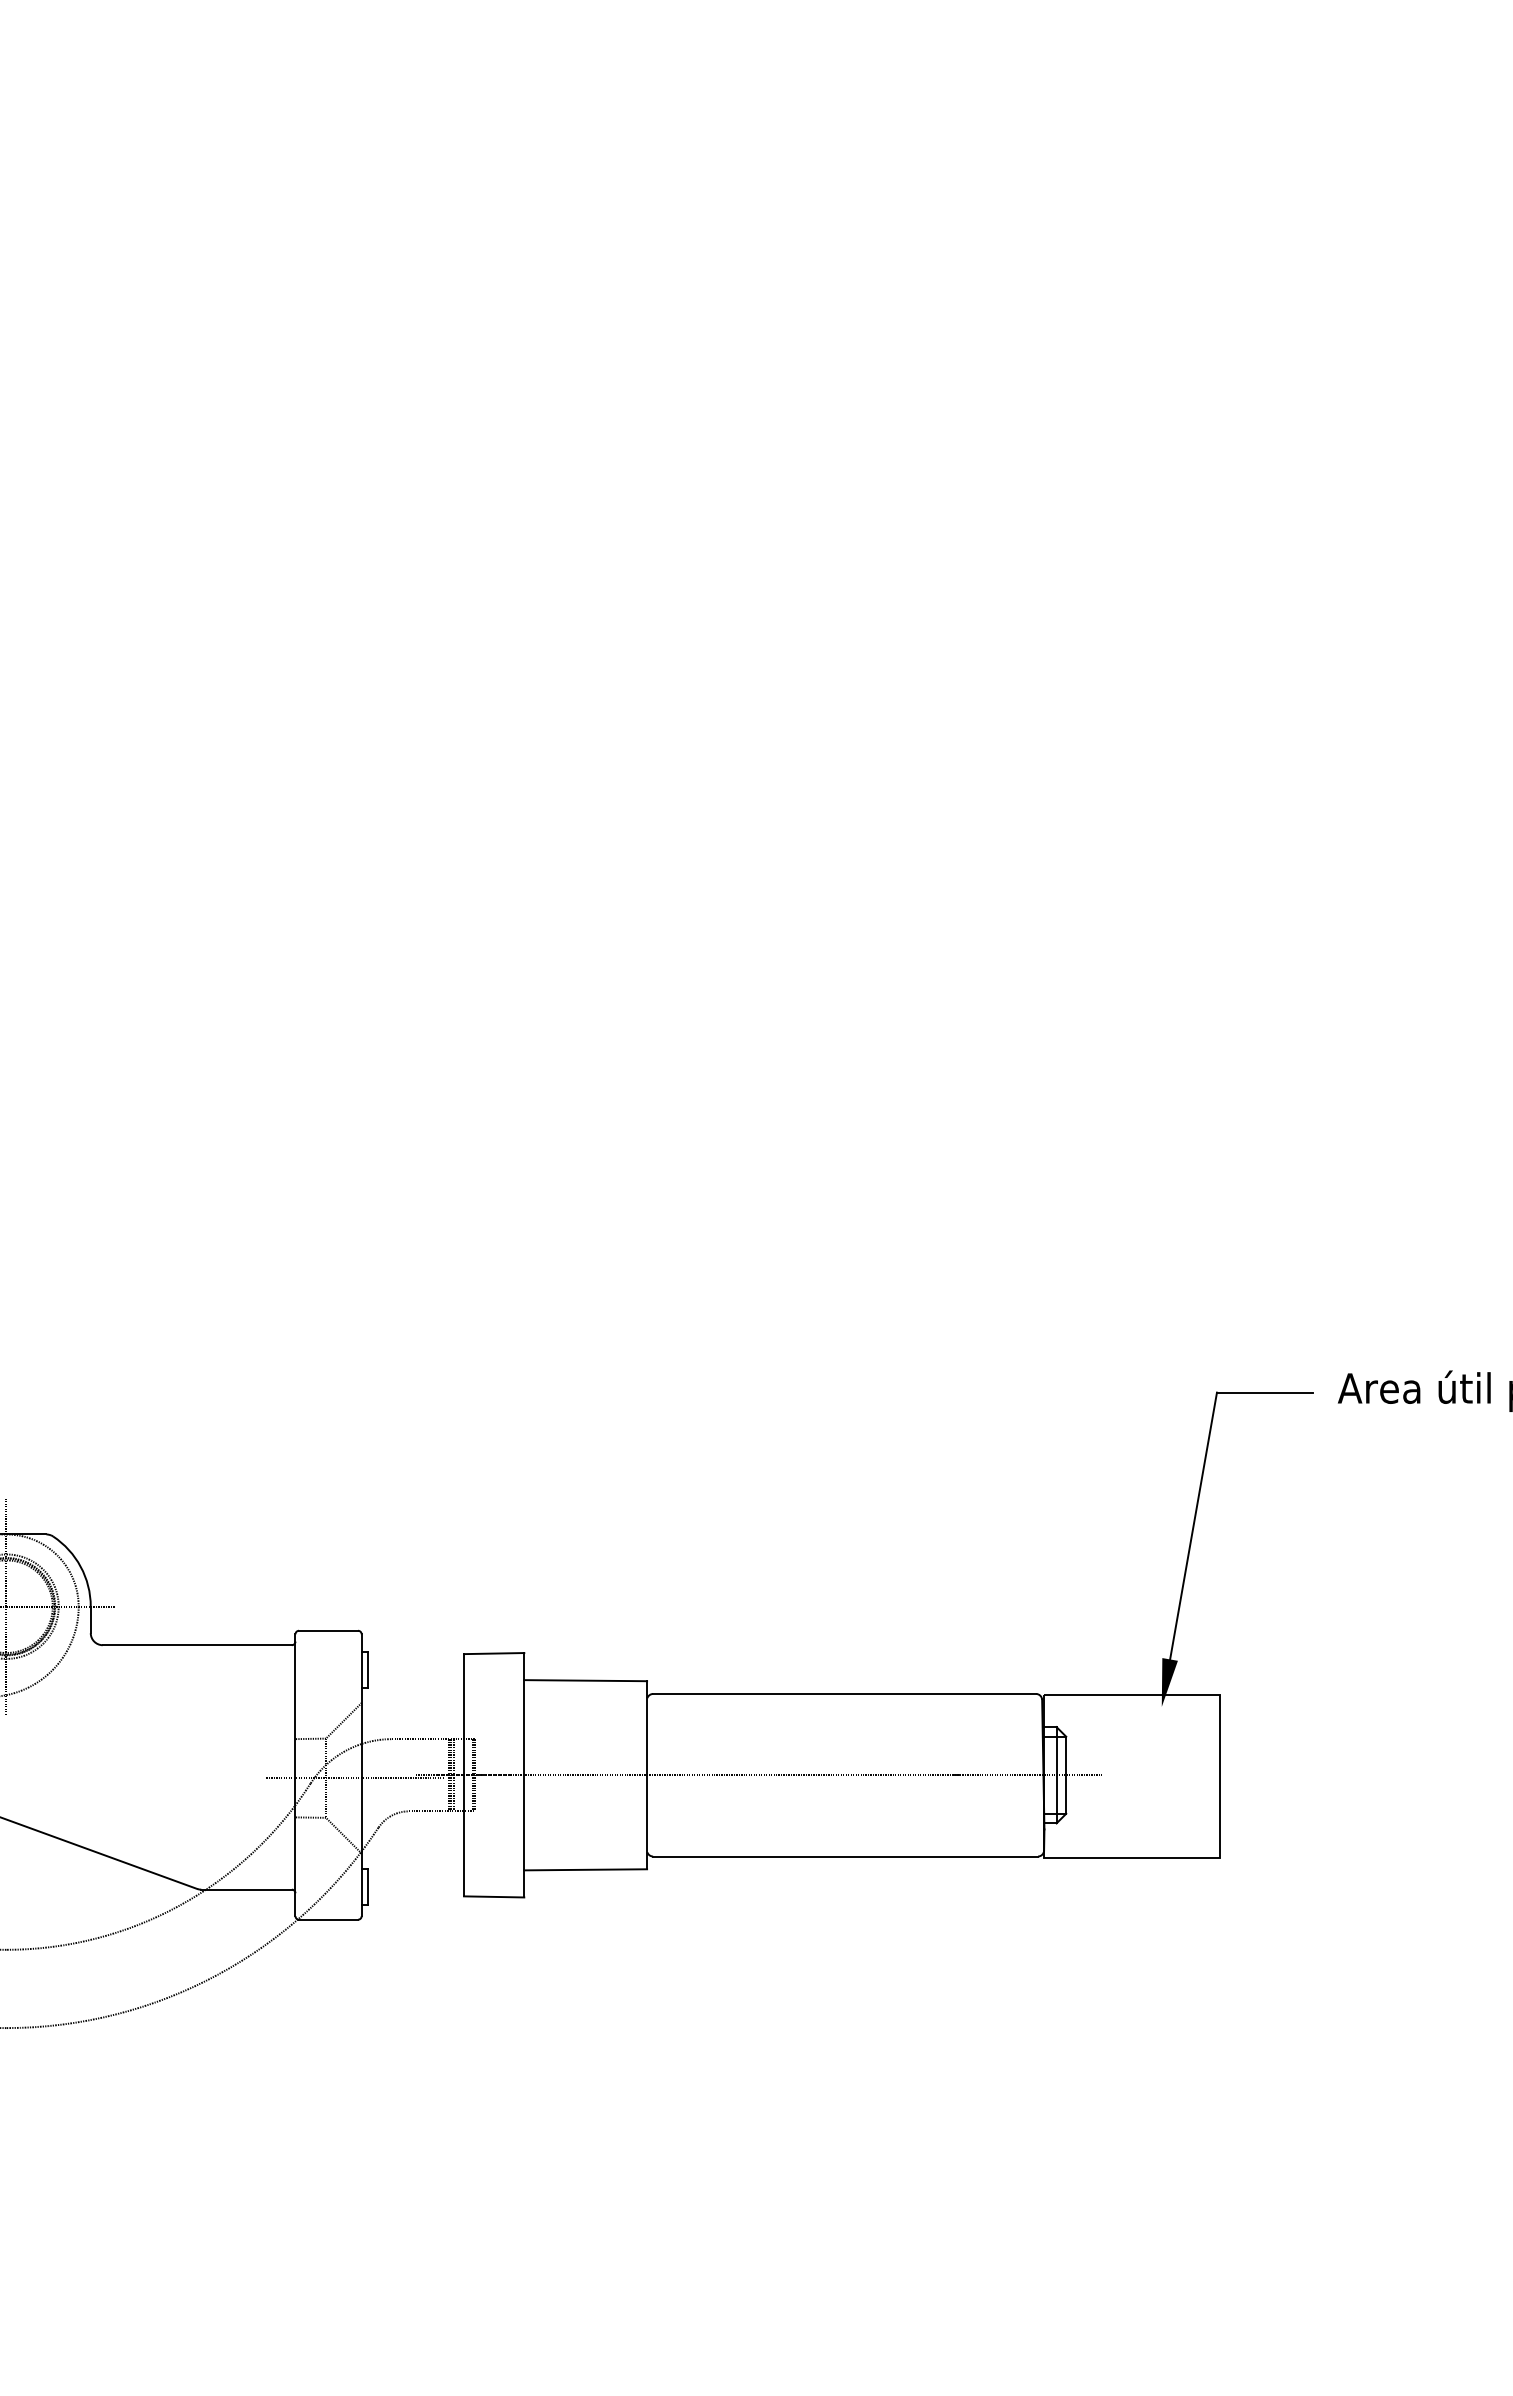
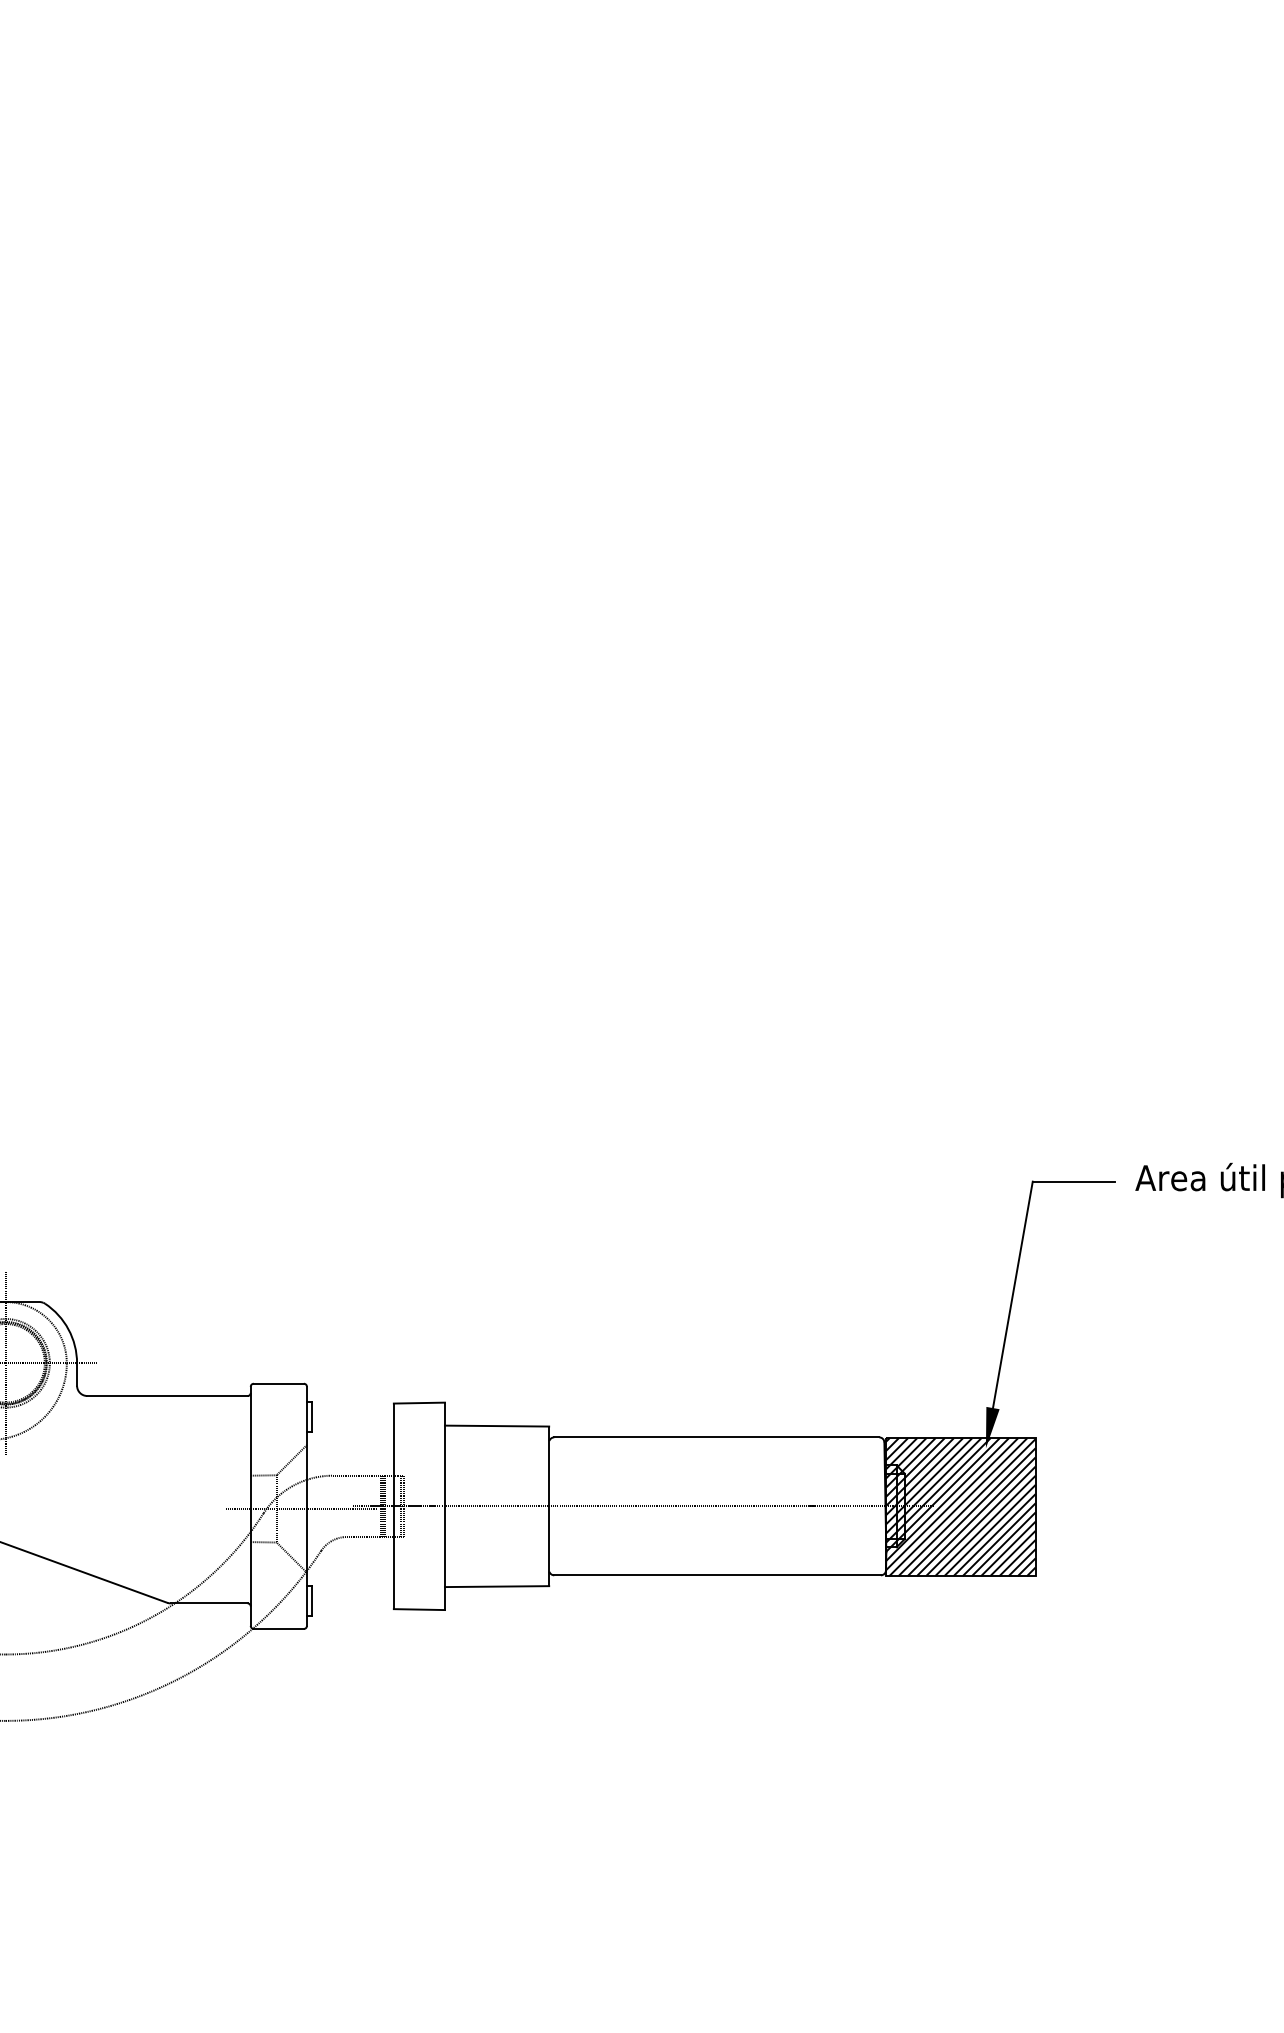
hatch: (1132, 1775) -> (961, 1506), added

